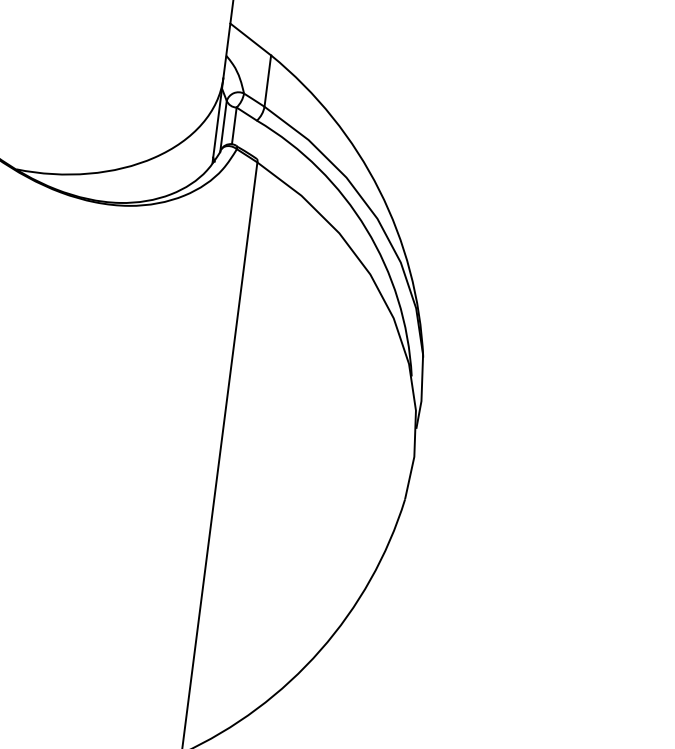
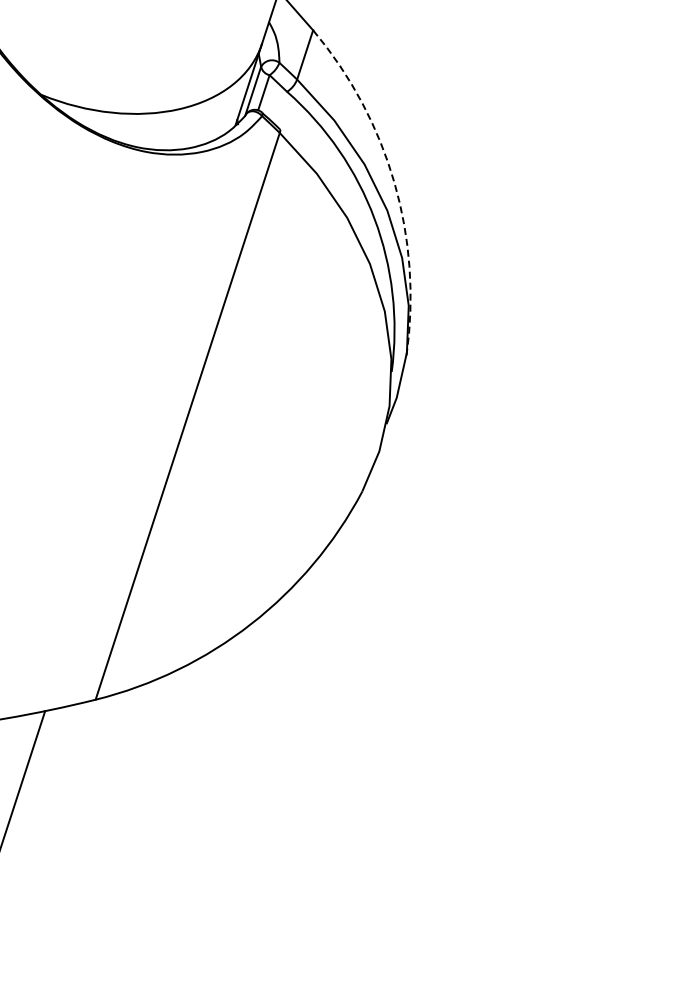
arc: (379, 189) -> (394, 182), solid -> dashed

